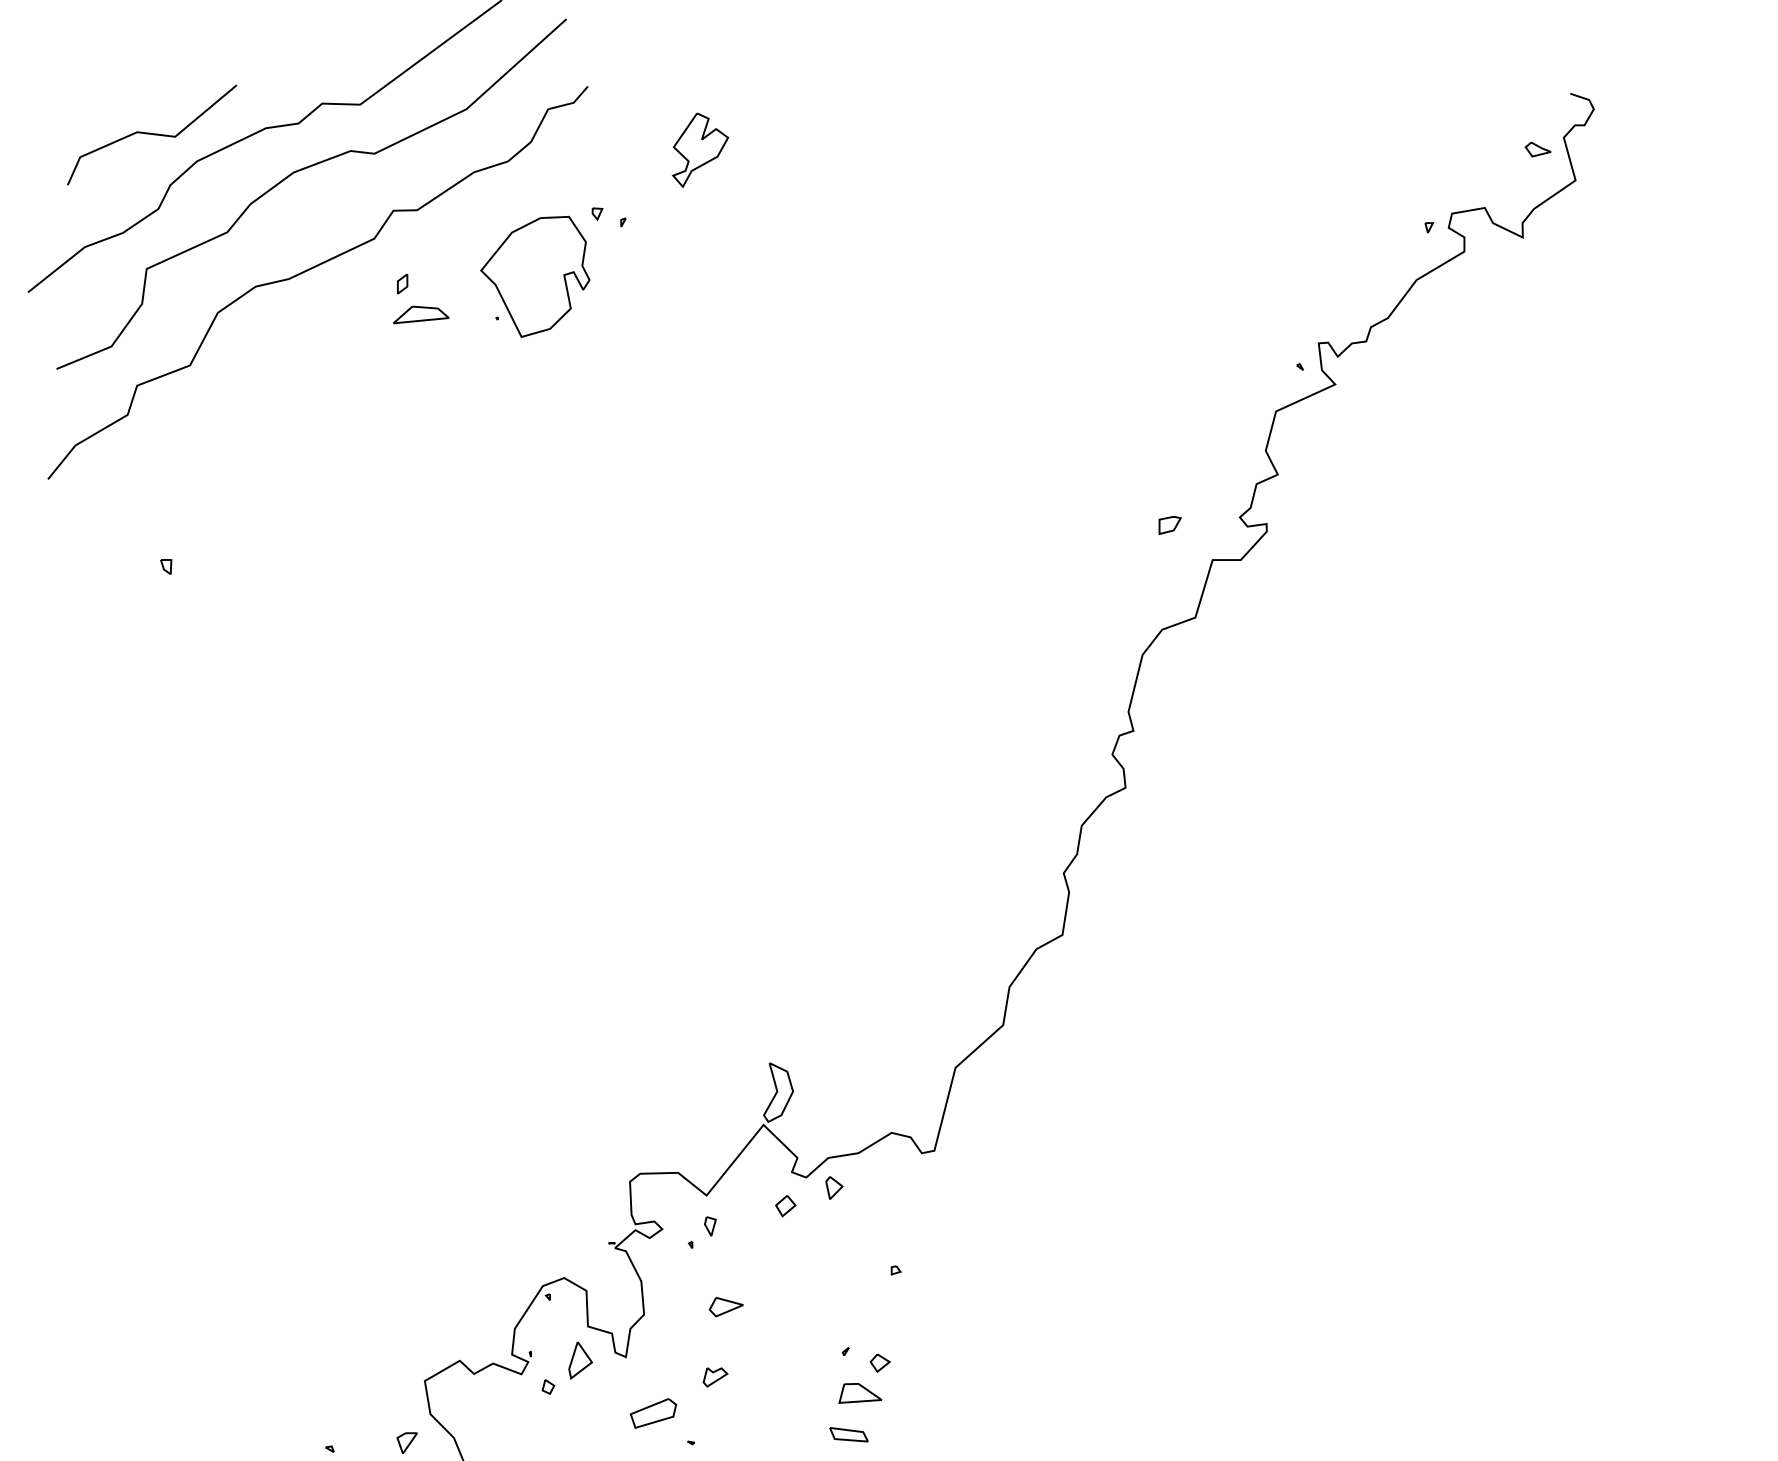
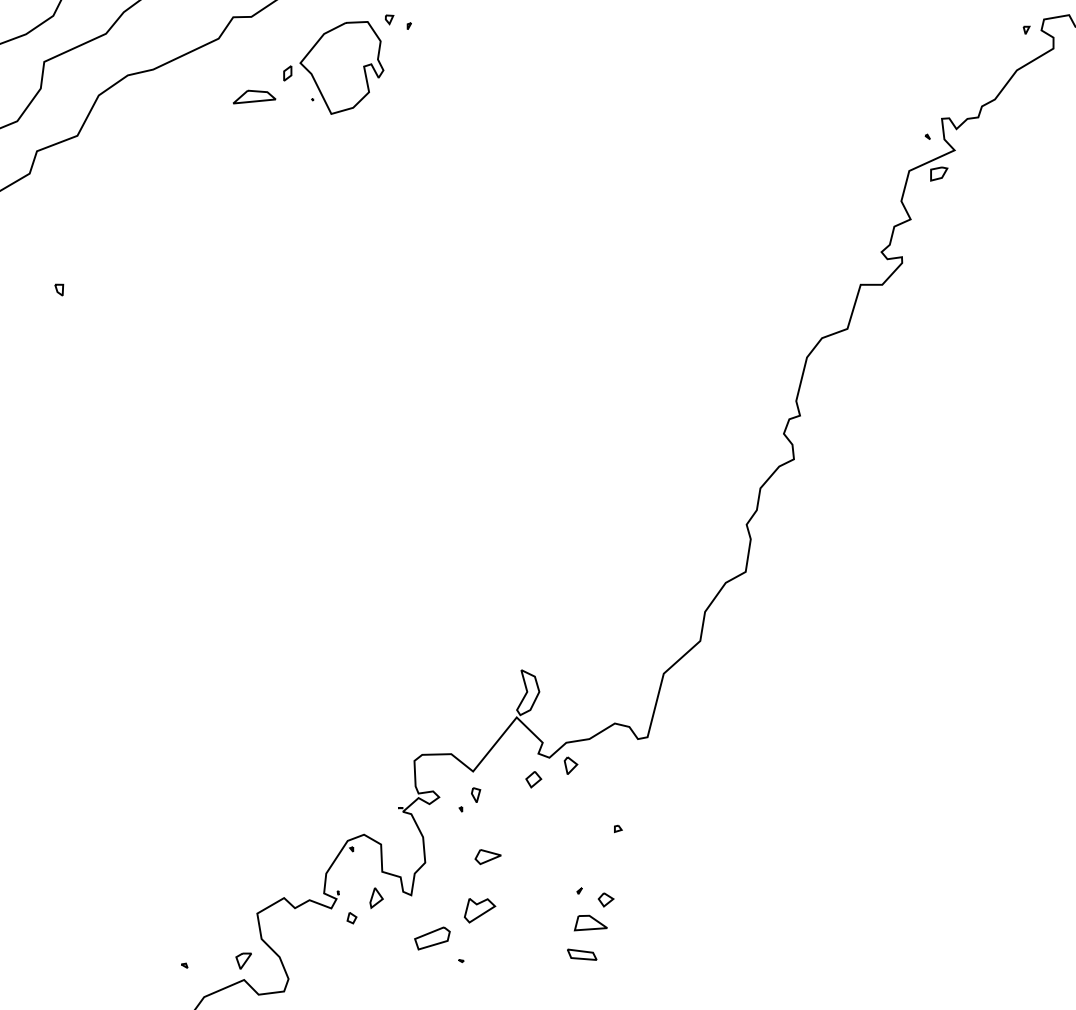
part: (402, 283) -> (287, 73), moved
part: (1169, 525) -> (938, 174), moved
part: (580, 1360) -> (376, 897), size x0.71
part: (715, 1377) -> (479, 910), size x1.67

